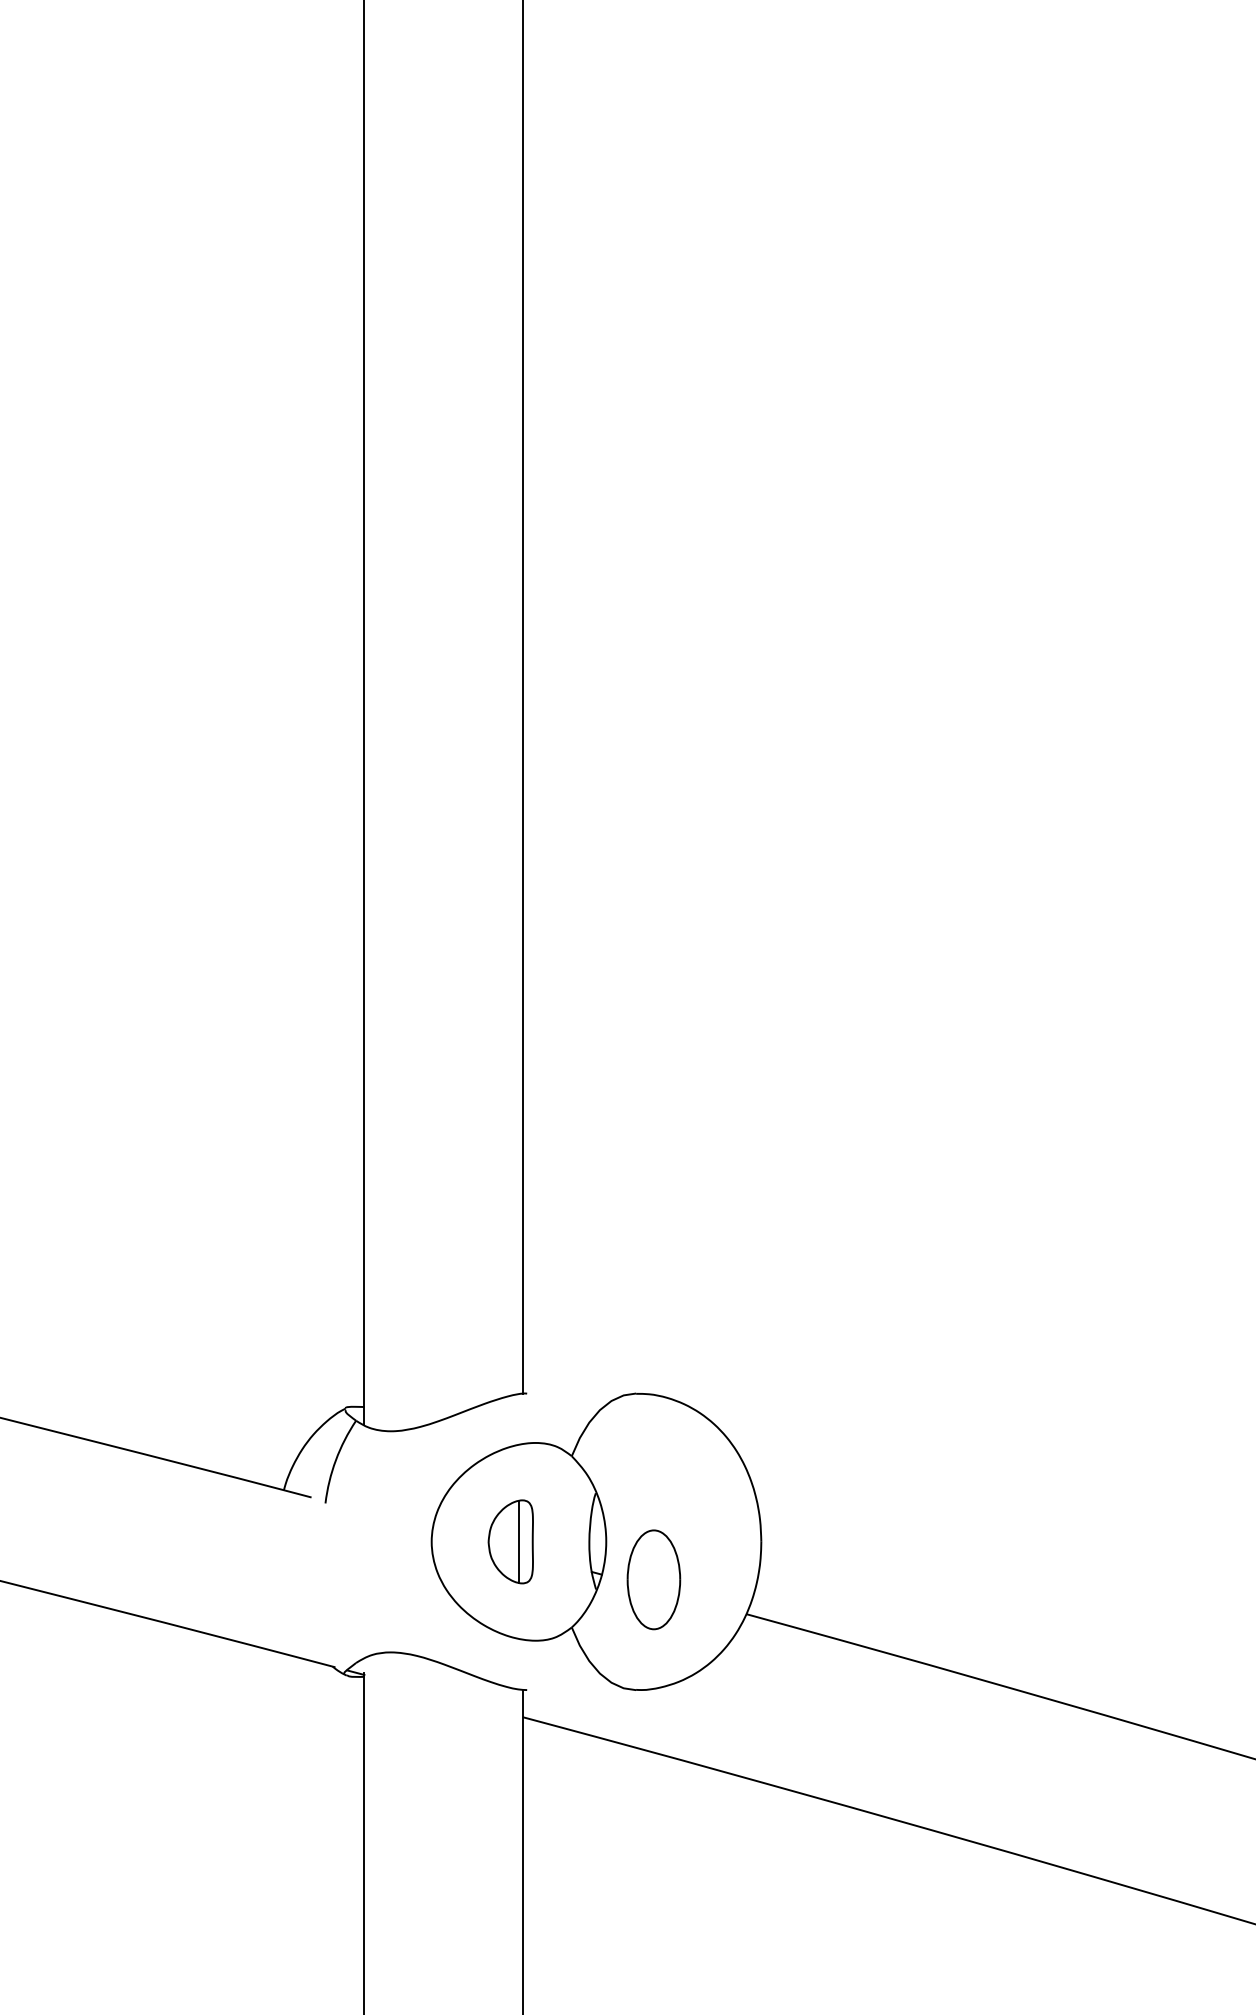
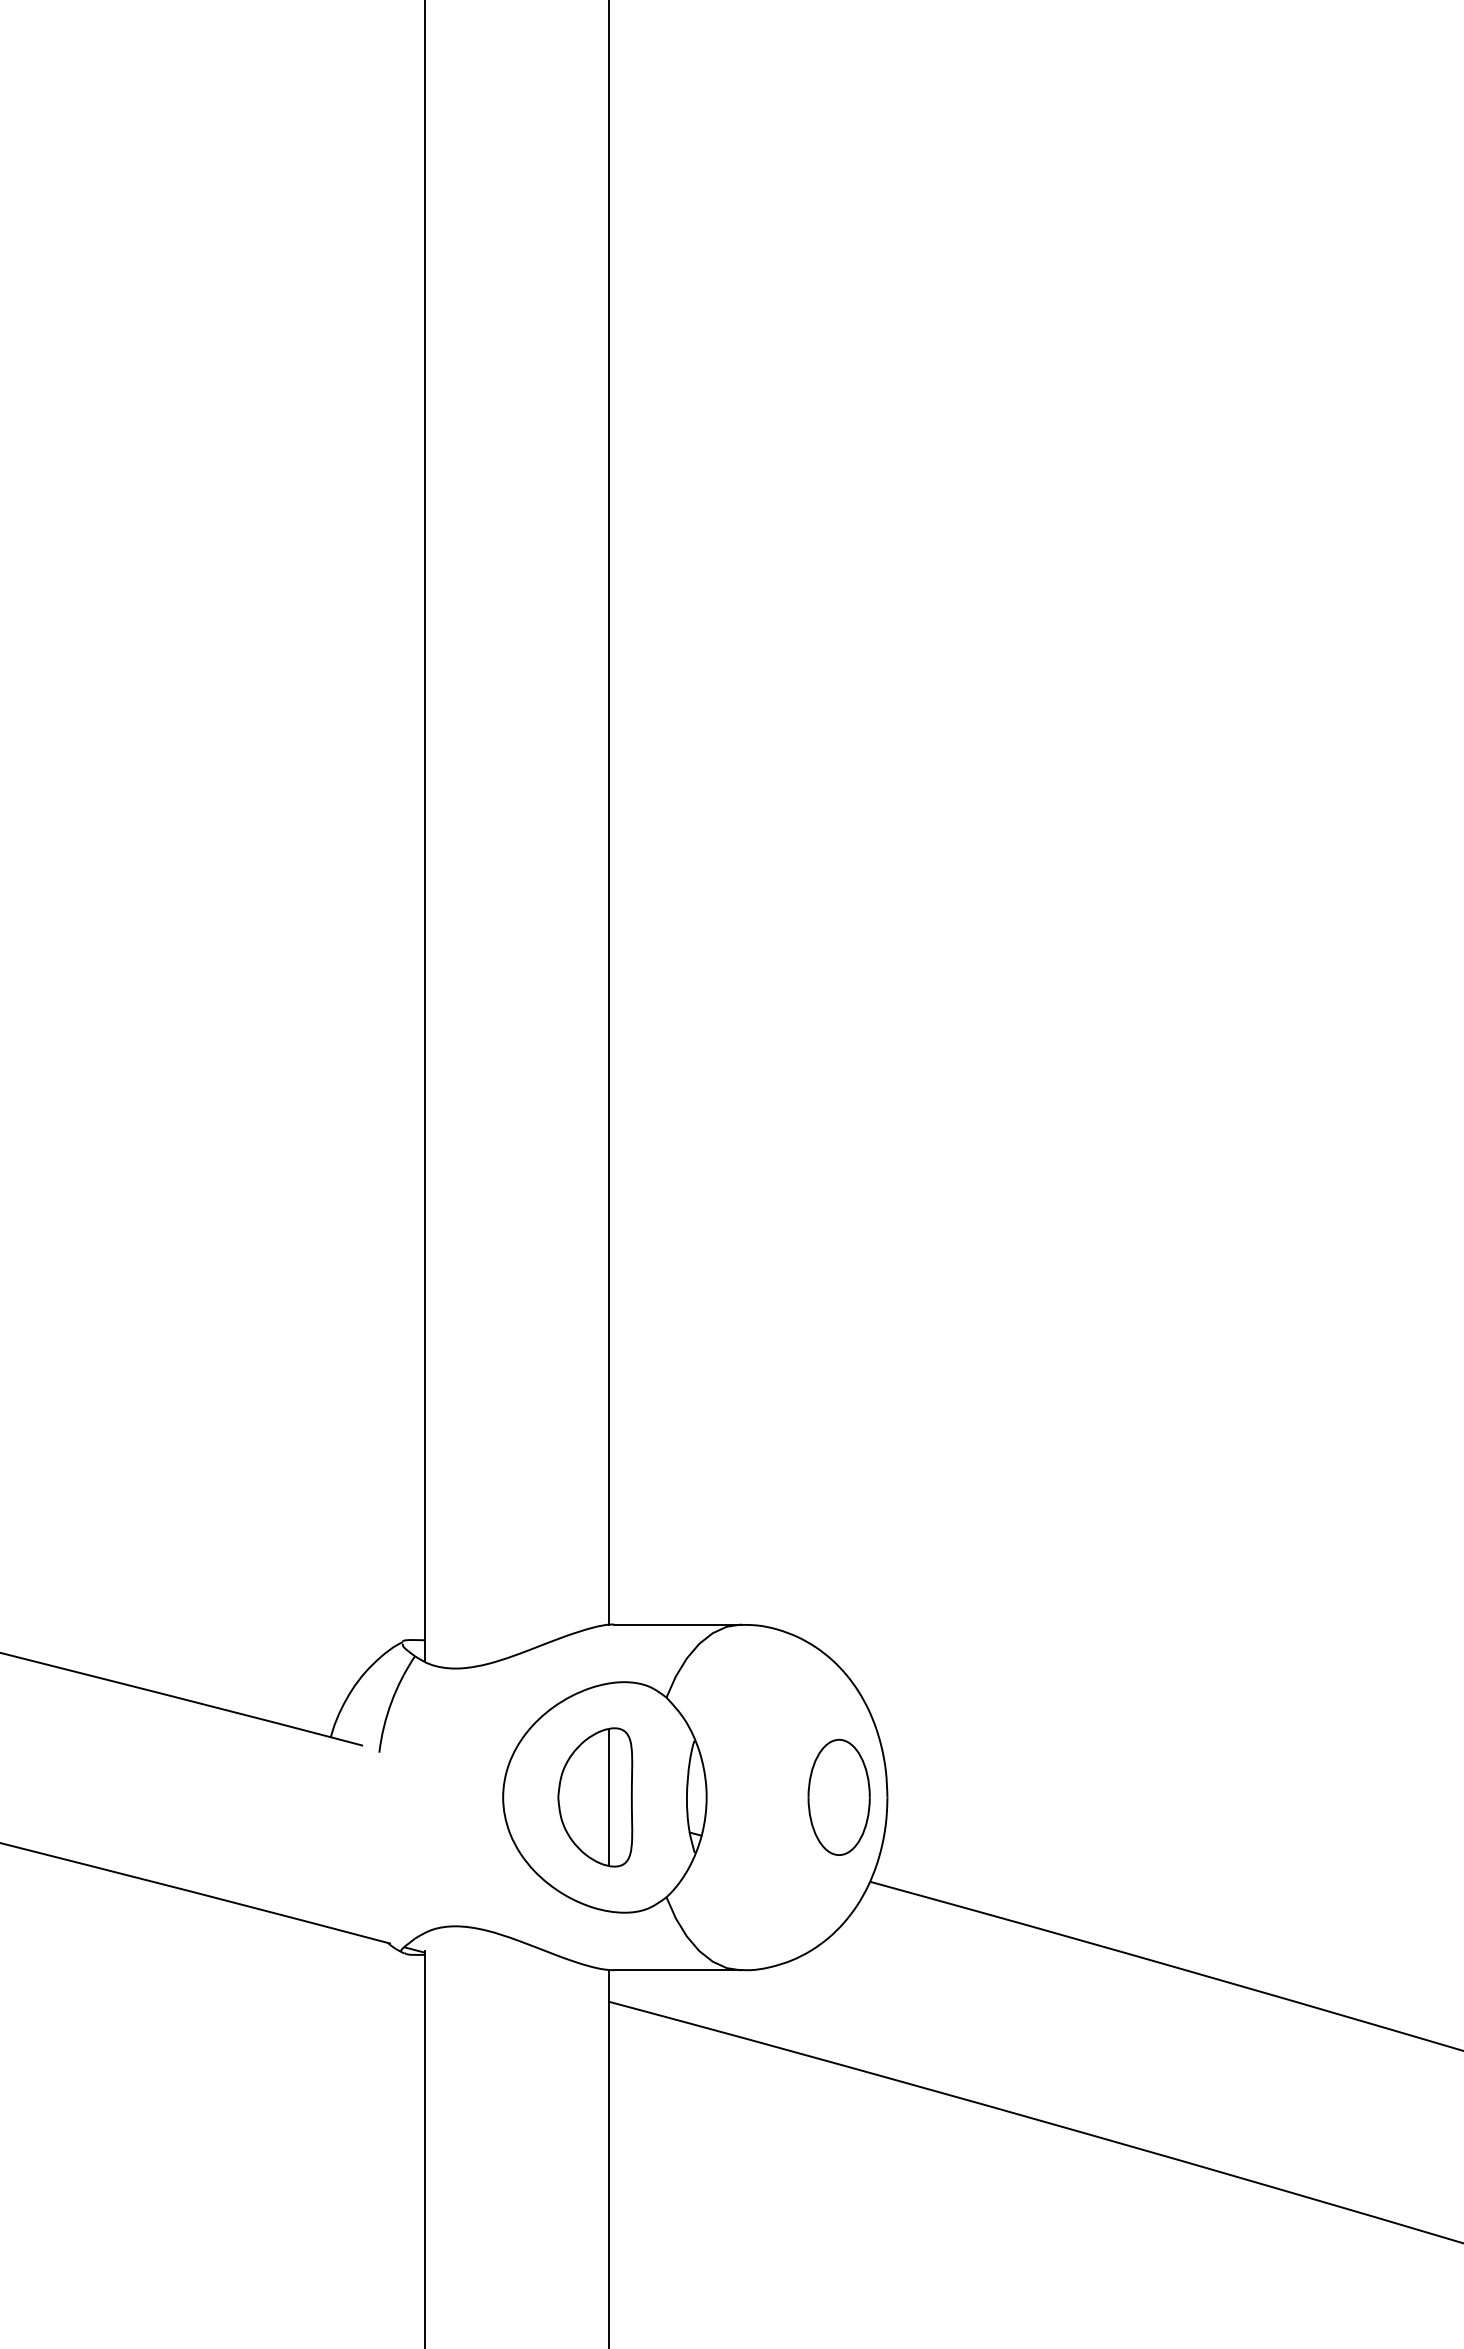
line: (581, 1393) -> (677, 1624), added
part: (510, 1541) -> (595, 1797), size x1.43
part: (653, 1579) -> (838, 1797), moved
line: (581, 1690) -> (677, 1970), added

